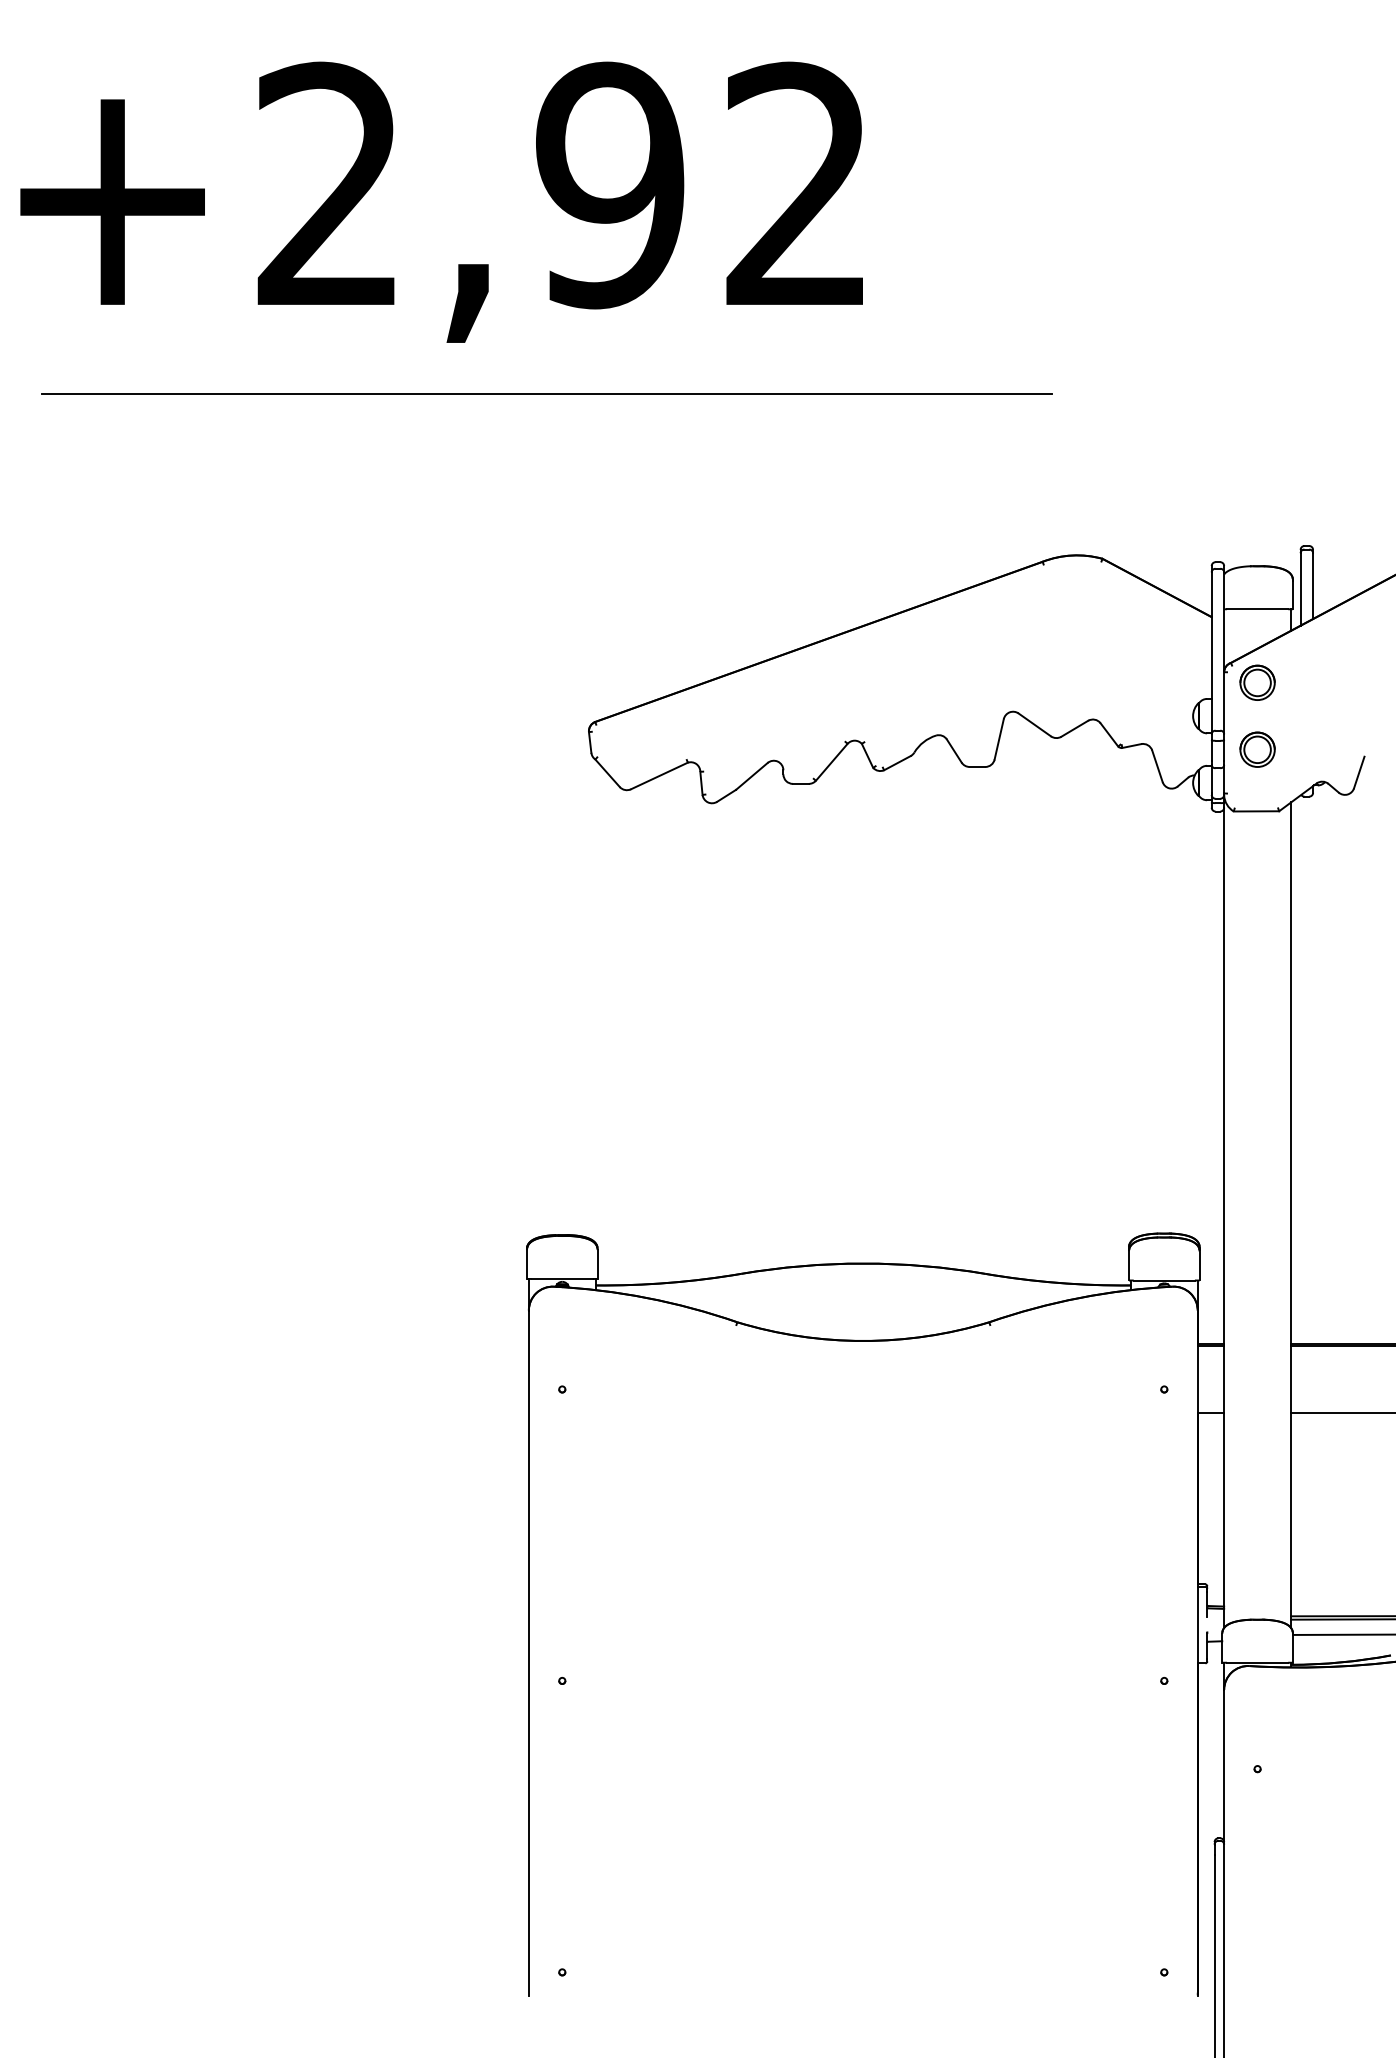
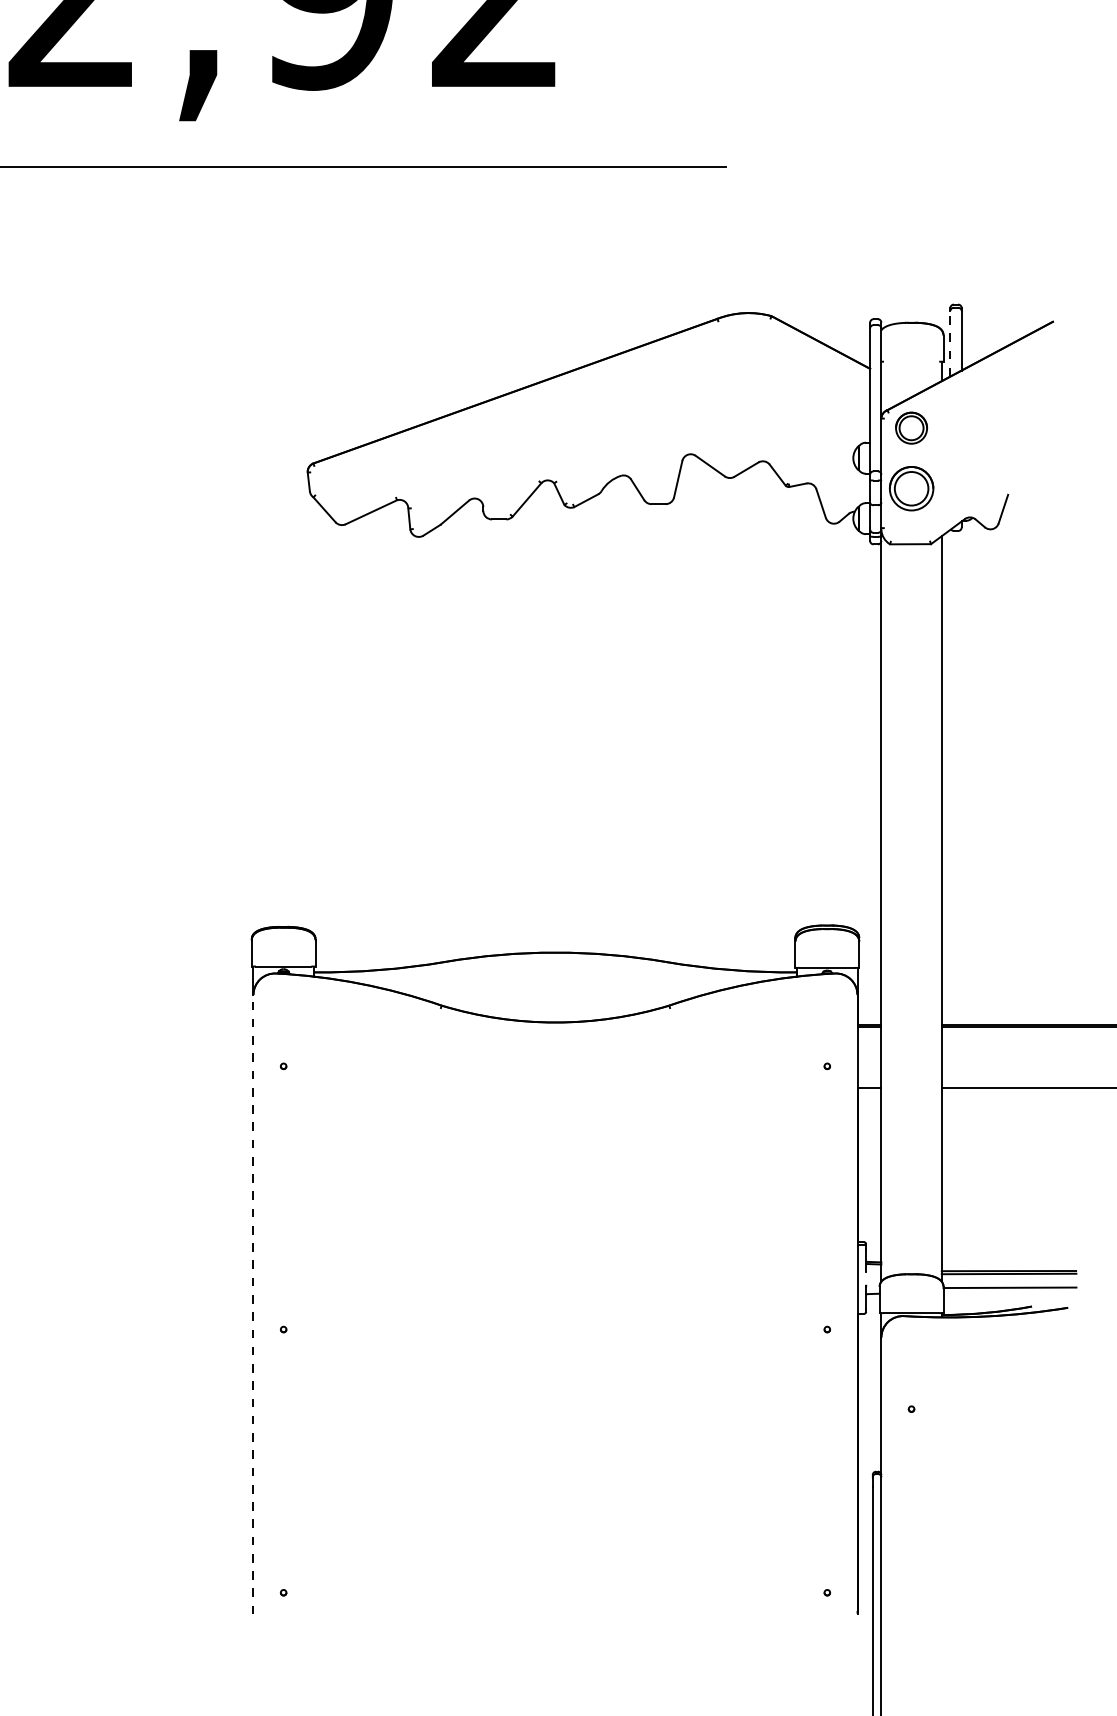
line: (1300, 588) -> (950, 342), solid -> dashed
line: (1257, 609) -> (911, 361), removed
part: (1257, 749) -> (911, 488), size x1.4
line: (528, 1653) -> (253, 1304), solid -> dashed

